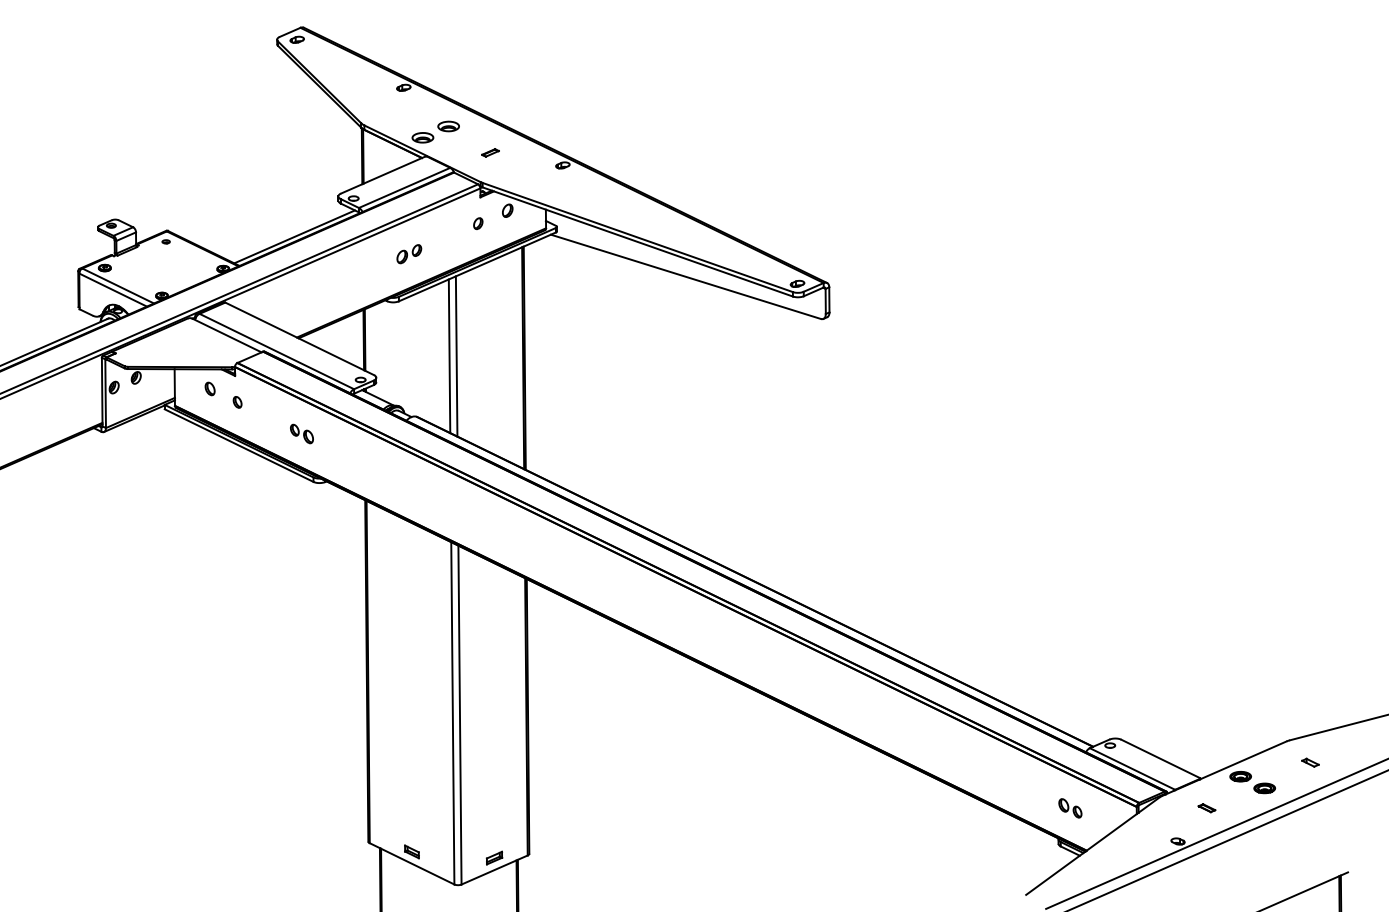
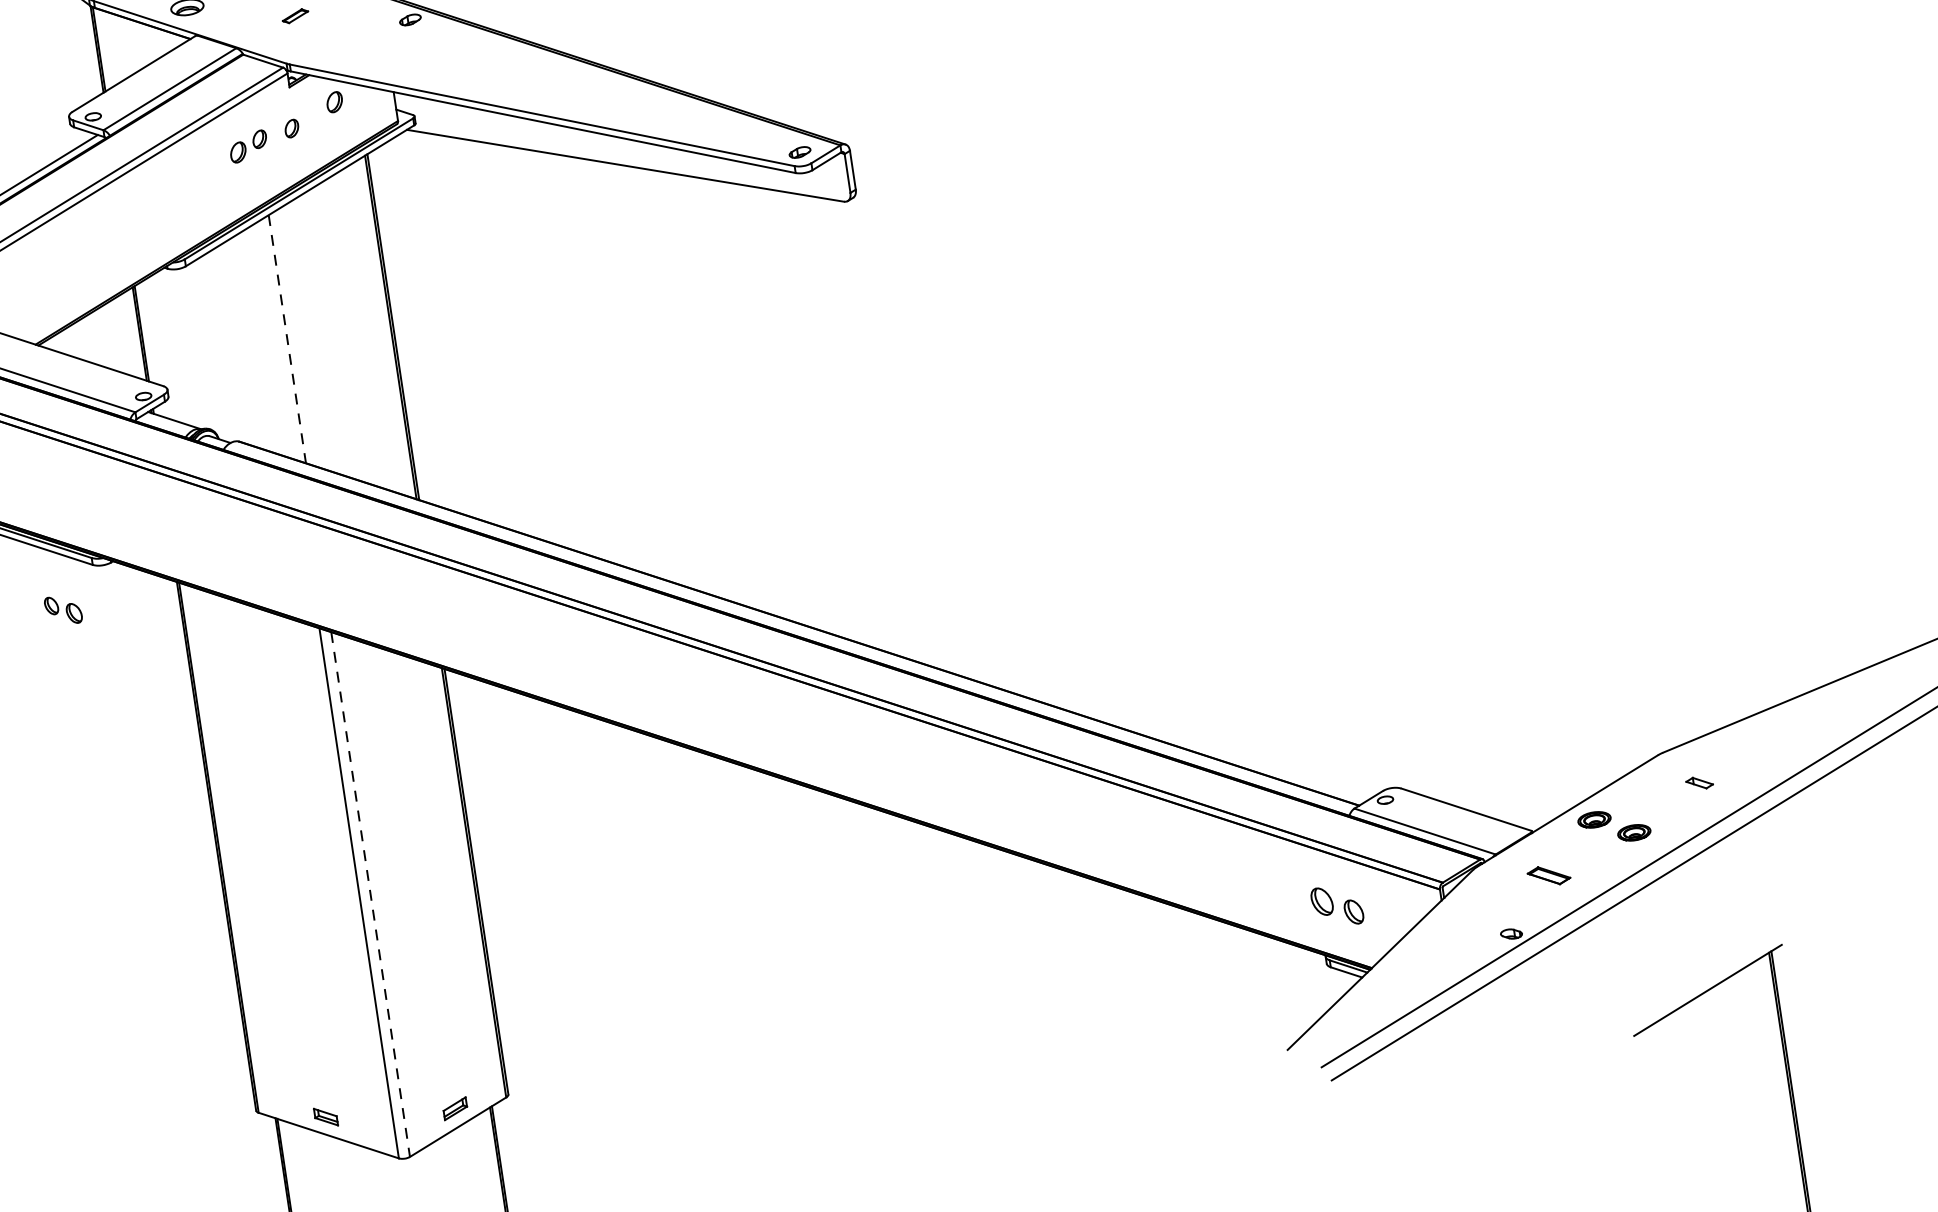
part: (409, 254) -> (249, 147), moved
line: (449, 356) -> (276, 340), removed
line: (456, 356) -> (287, 339), solid -> dashed
part: (301, 433) -> (62, 609), moved
line: (459, 715) -> (369, 895), solid -> dashed
part: (1070, 808) -> (1337, 906), size x1.4
part: (1206, 808) -> (1548, 876), size x1.6

